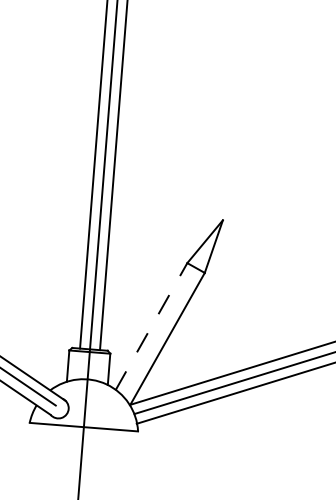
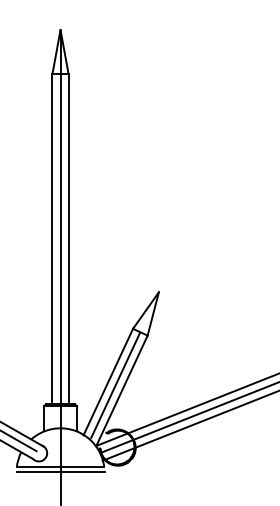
line: (151, 327) -> (108, 382), dashed -> solid
line: (160, 331) -> (115, 385), added
hatch: (156, 408) -> (117, 447), added
line: (83, 434) -> (60, 472), added

